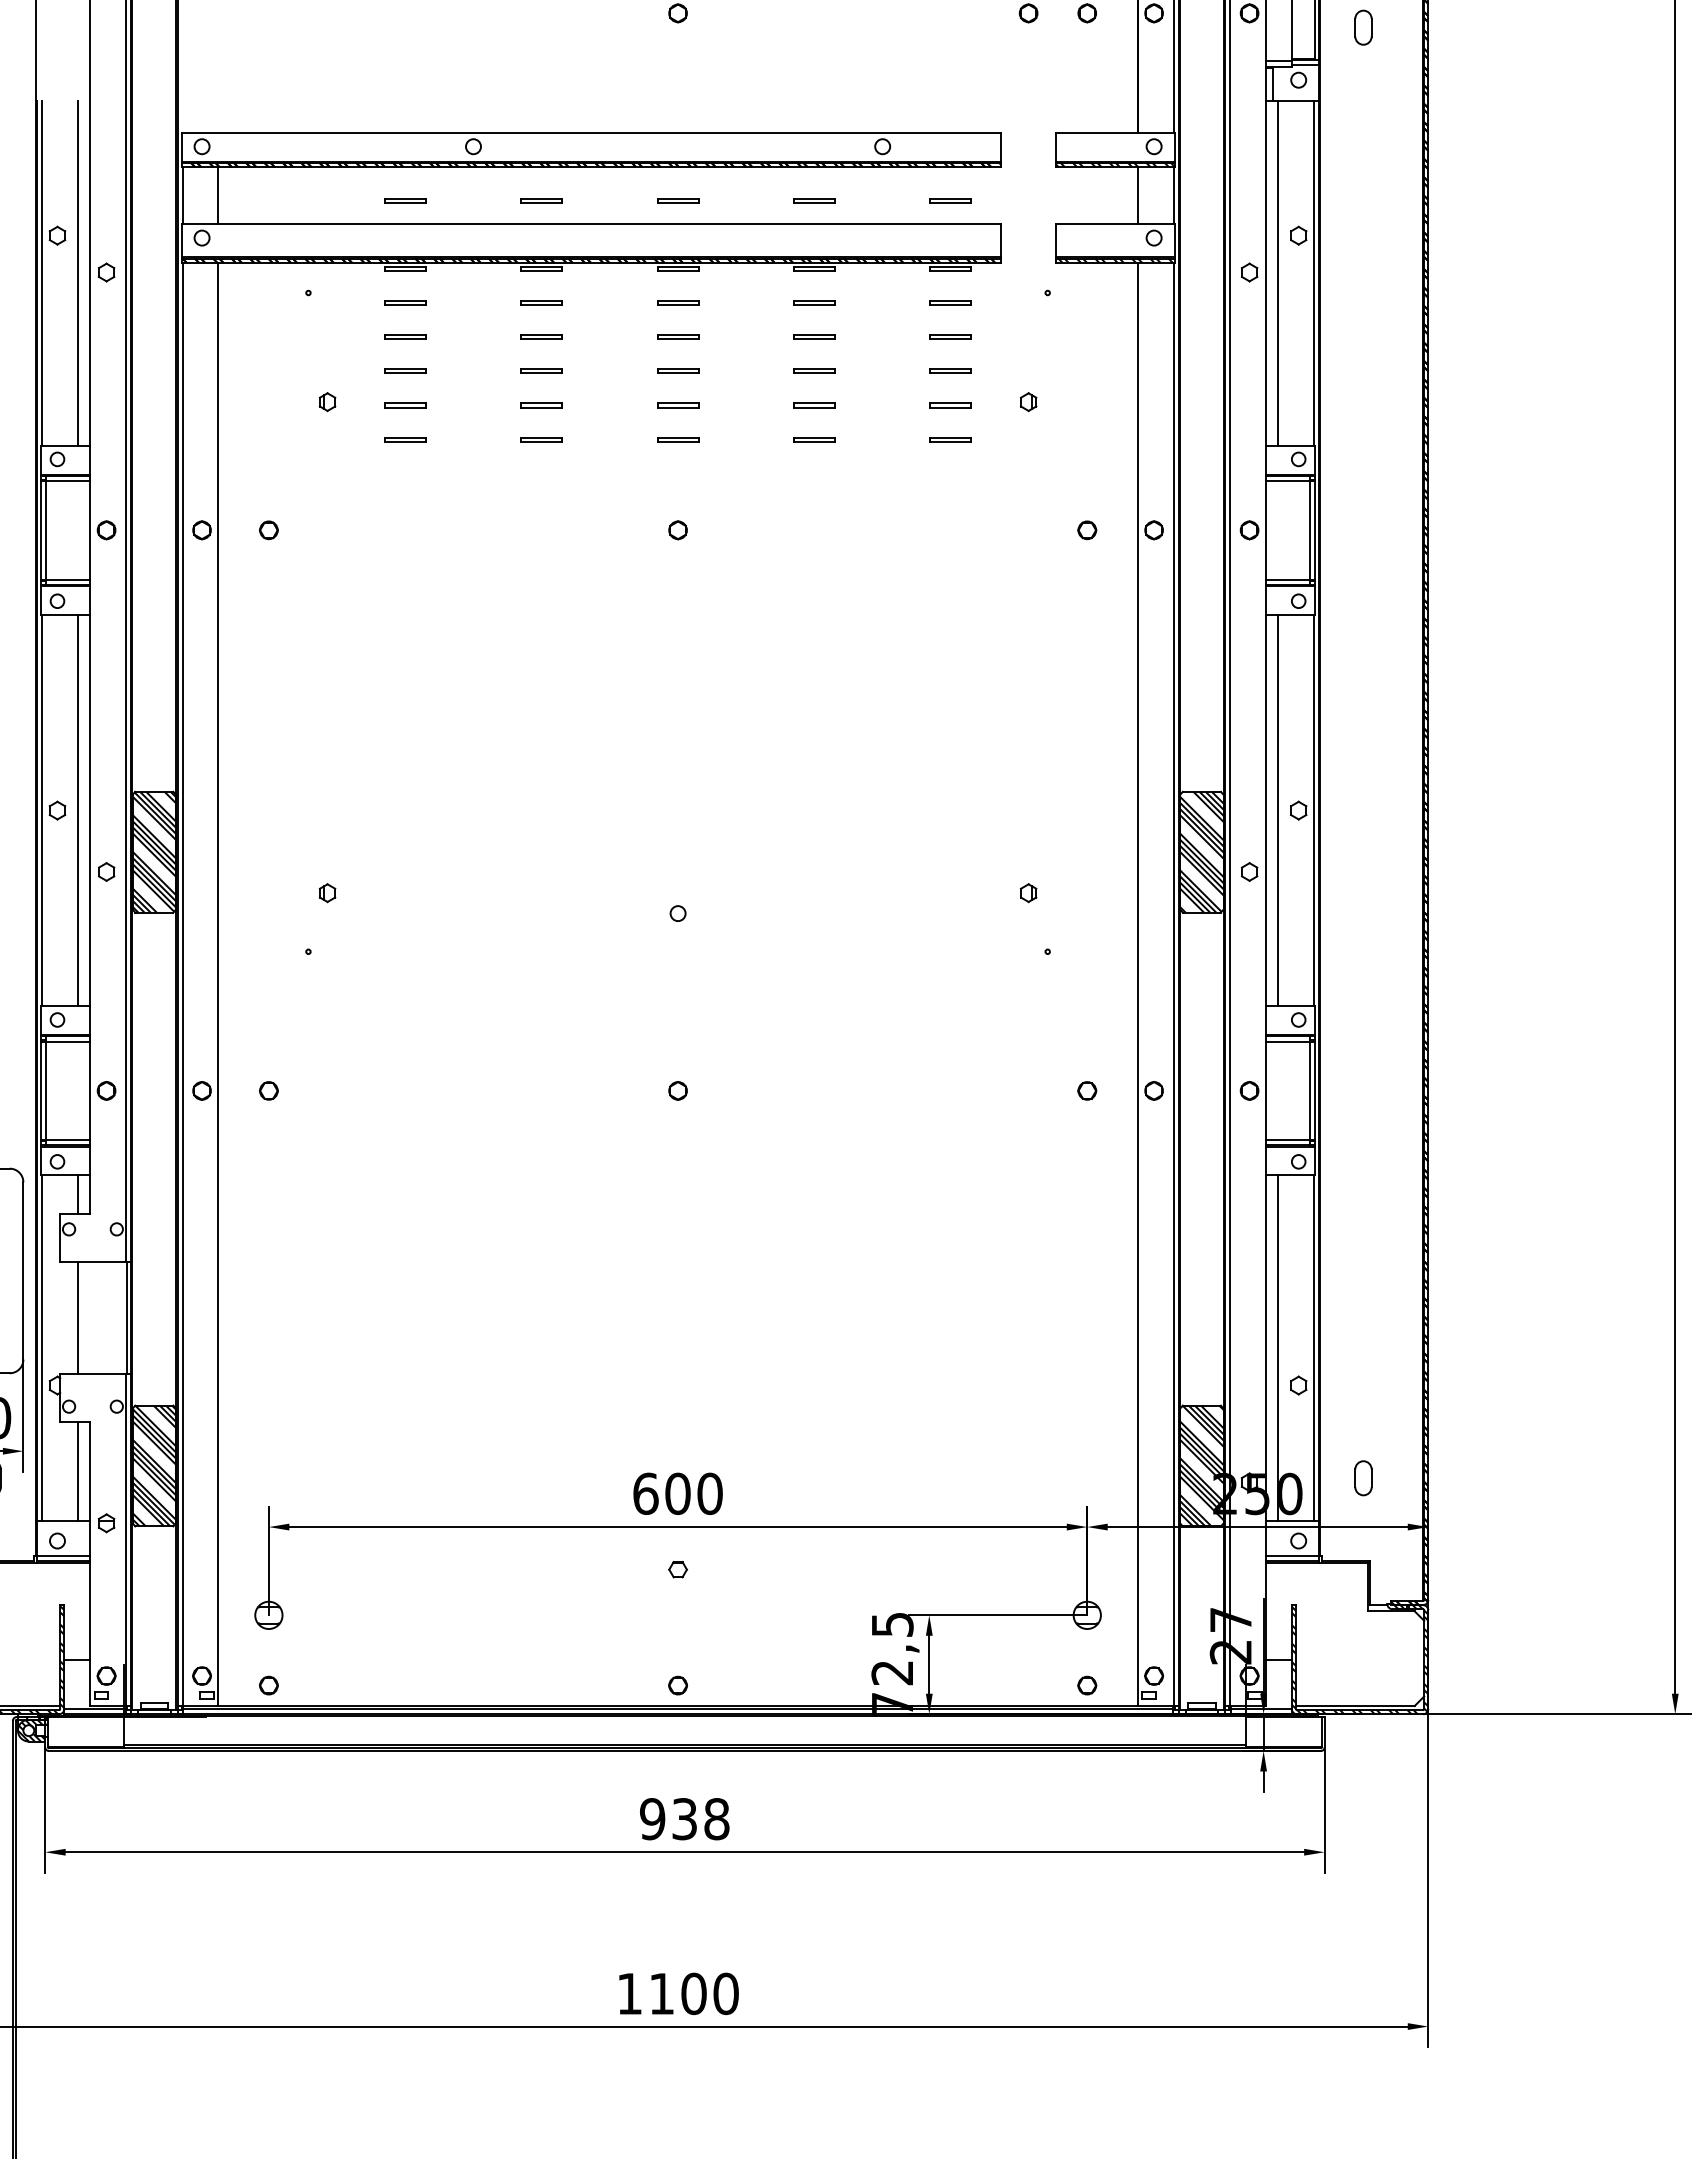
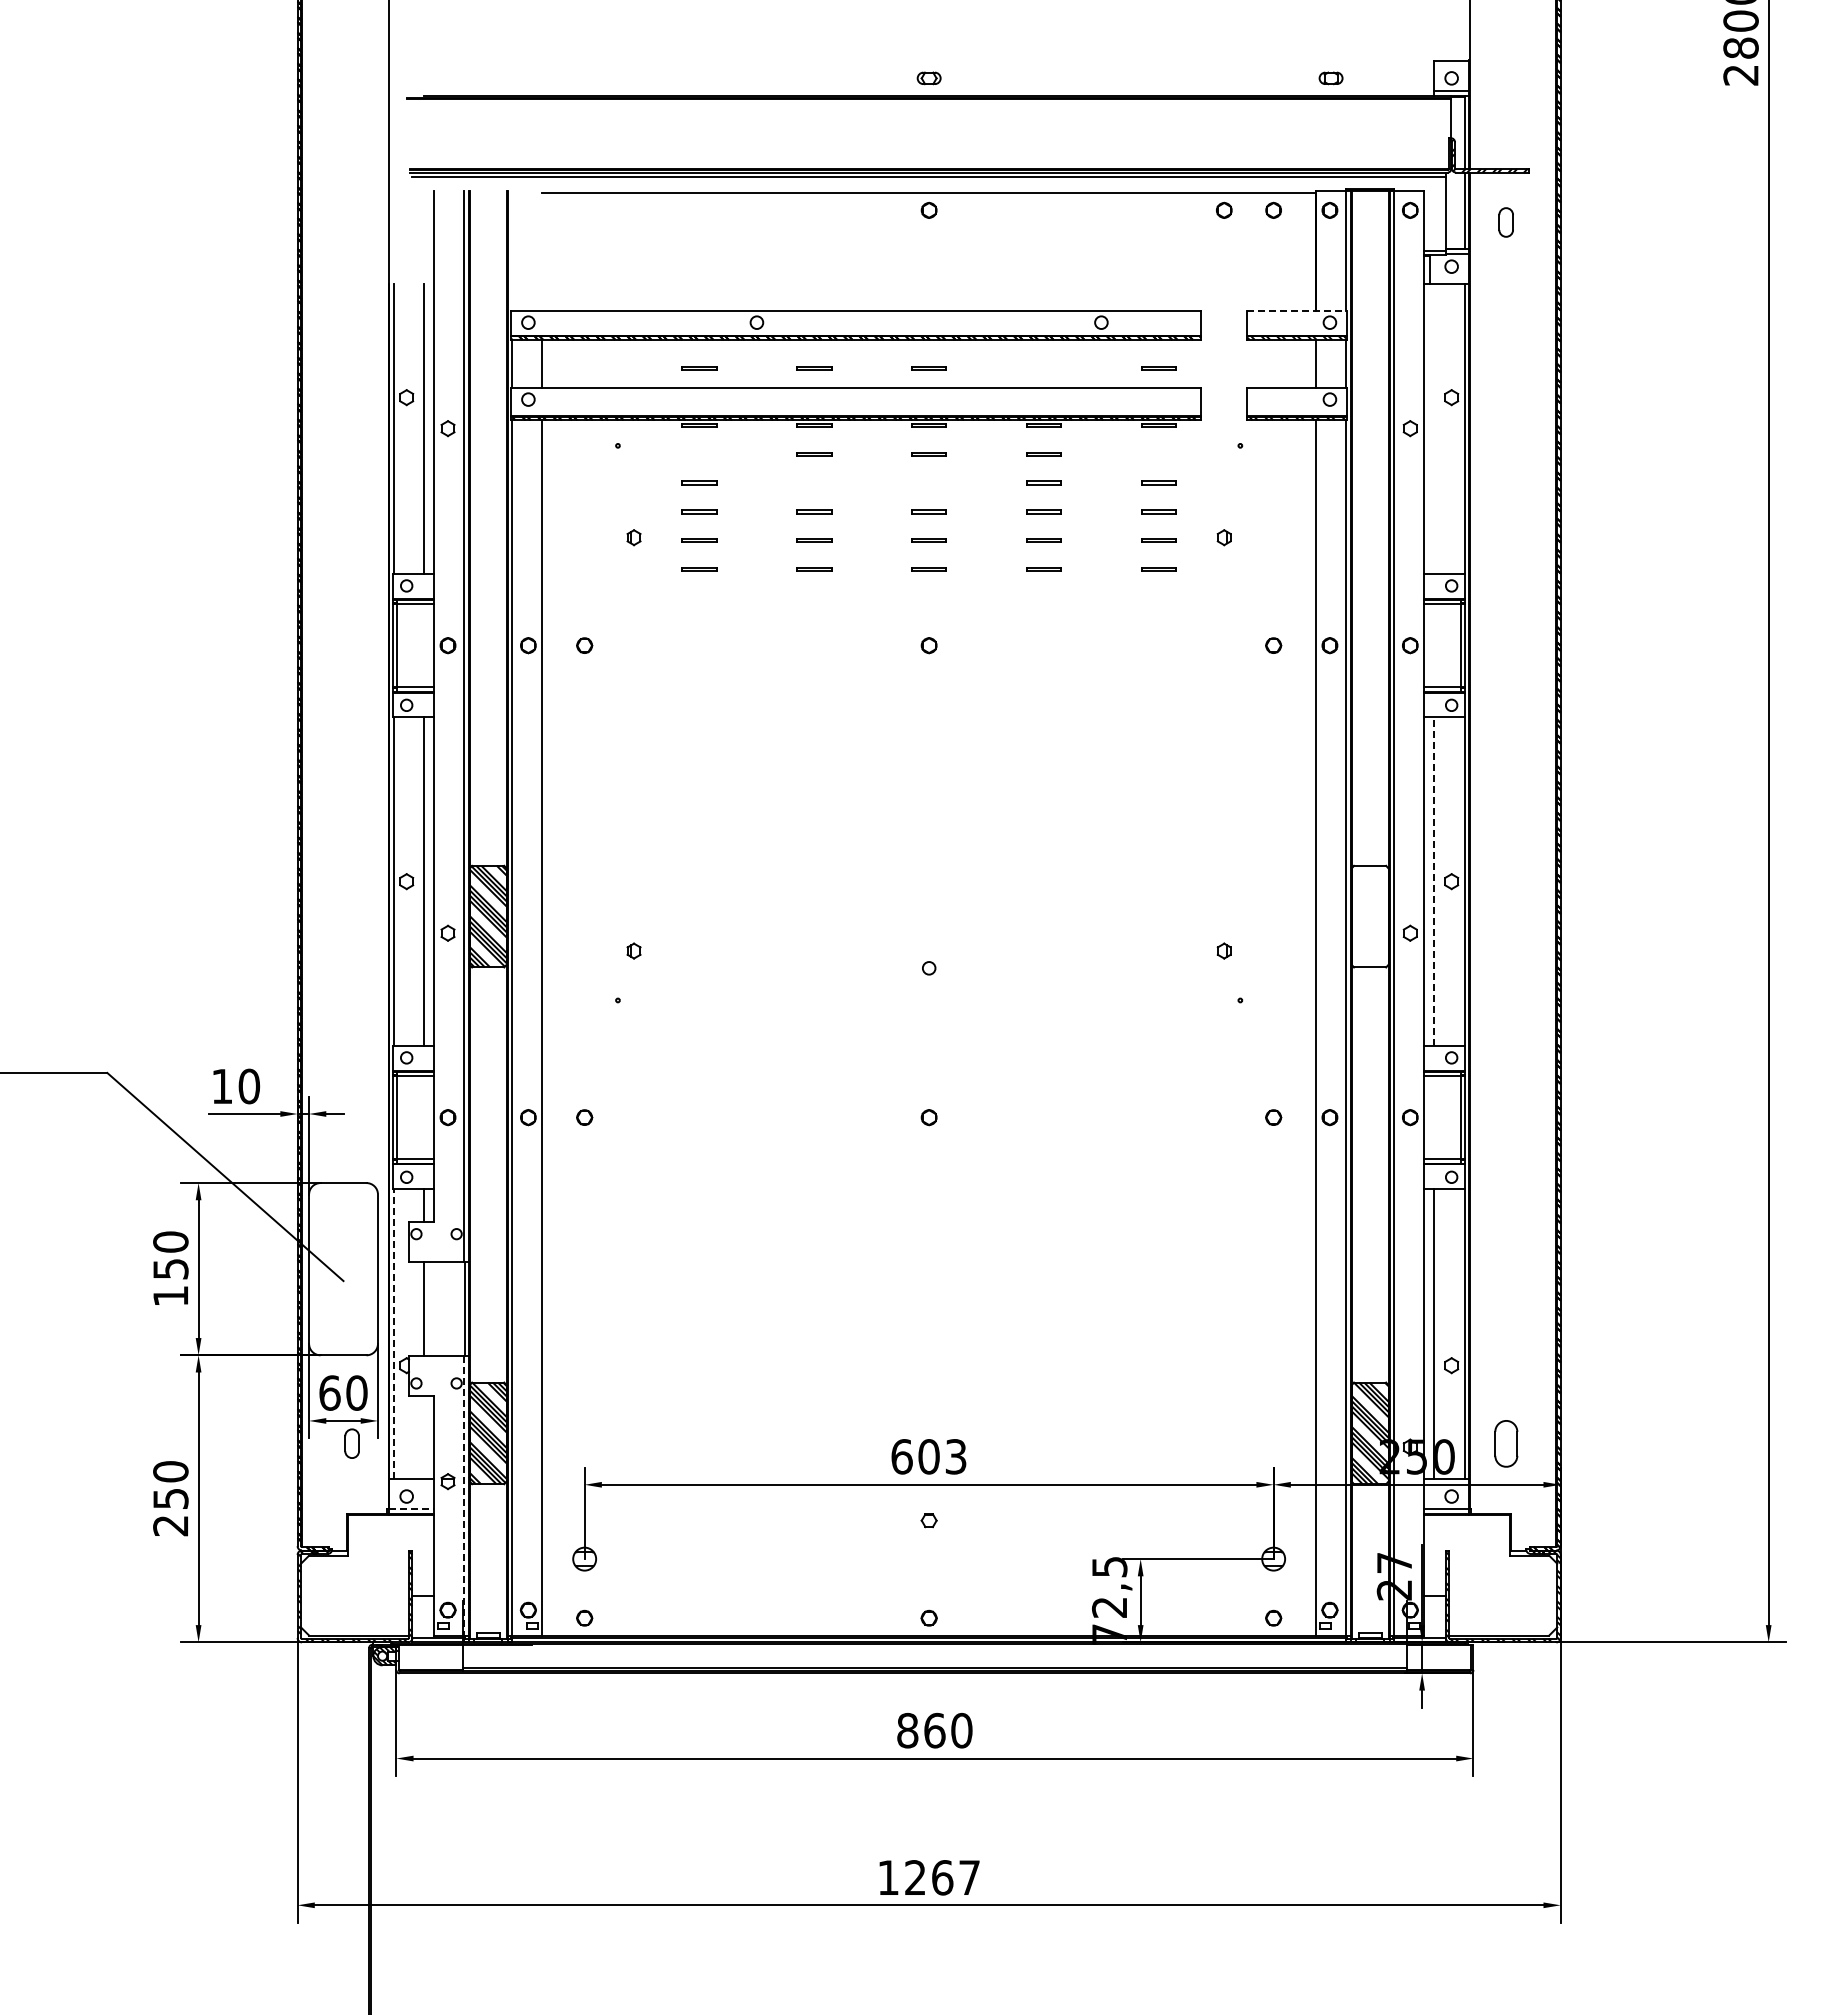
line: (1115, 133) -> (1297, 311), solid -> dashed
line: (813, 199) -> (1043, 367), removed
line: (1278, 272) -> (1434, 428), removed
line: (405, 302) -> (699, 453), removed
line: (950, 302) -> (1158, 453), removed
part: (541, 336) -> (814, 482), removed
part: (677, 336) -> (928, 482), removed
line: (1278, 810) -> (1434, 881), solid -> dashed
hatch: (1201, 852) -> (1369, 916), removed
line: (41, 1347) -> (393, 1333), solid -> dashed
line: (77, 1470) -> (423, 1437), removed
part: (1362, 1478) -> (1505, 1443), size x1.6
text: (709, 1493) -> (955, 1456), 600 -> 603
line: (126, 1539) -> (464, 1495), solid -> dashed
line: (64, 1556) -> (412, 1509), solid -> dashed
text: (684, 1818) -> (934, 1730), 938 -> 860
text: (693, 1993) -> (942, 1877), 1100 -> 1267

